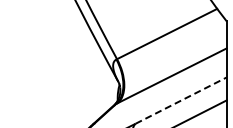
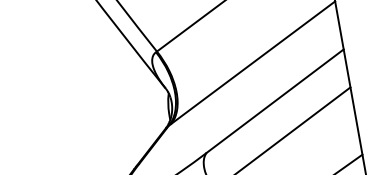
line: (181, 100) -> (275, 100), dashed -> solid

